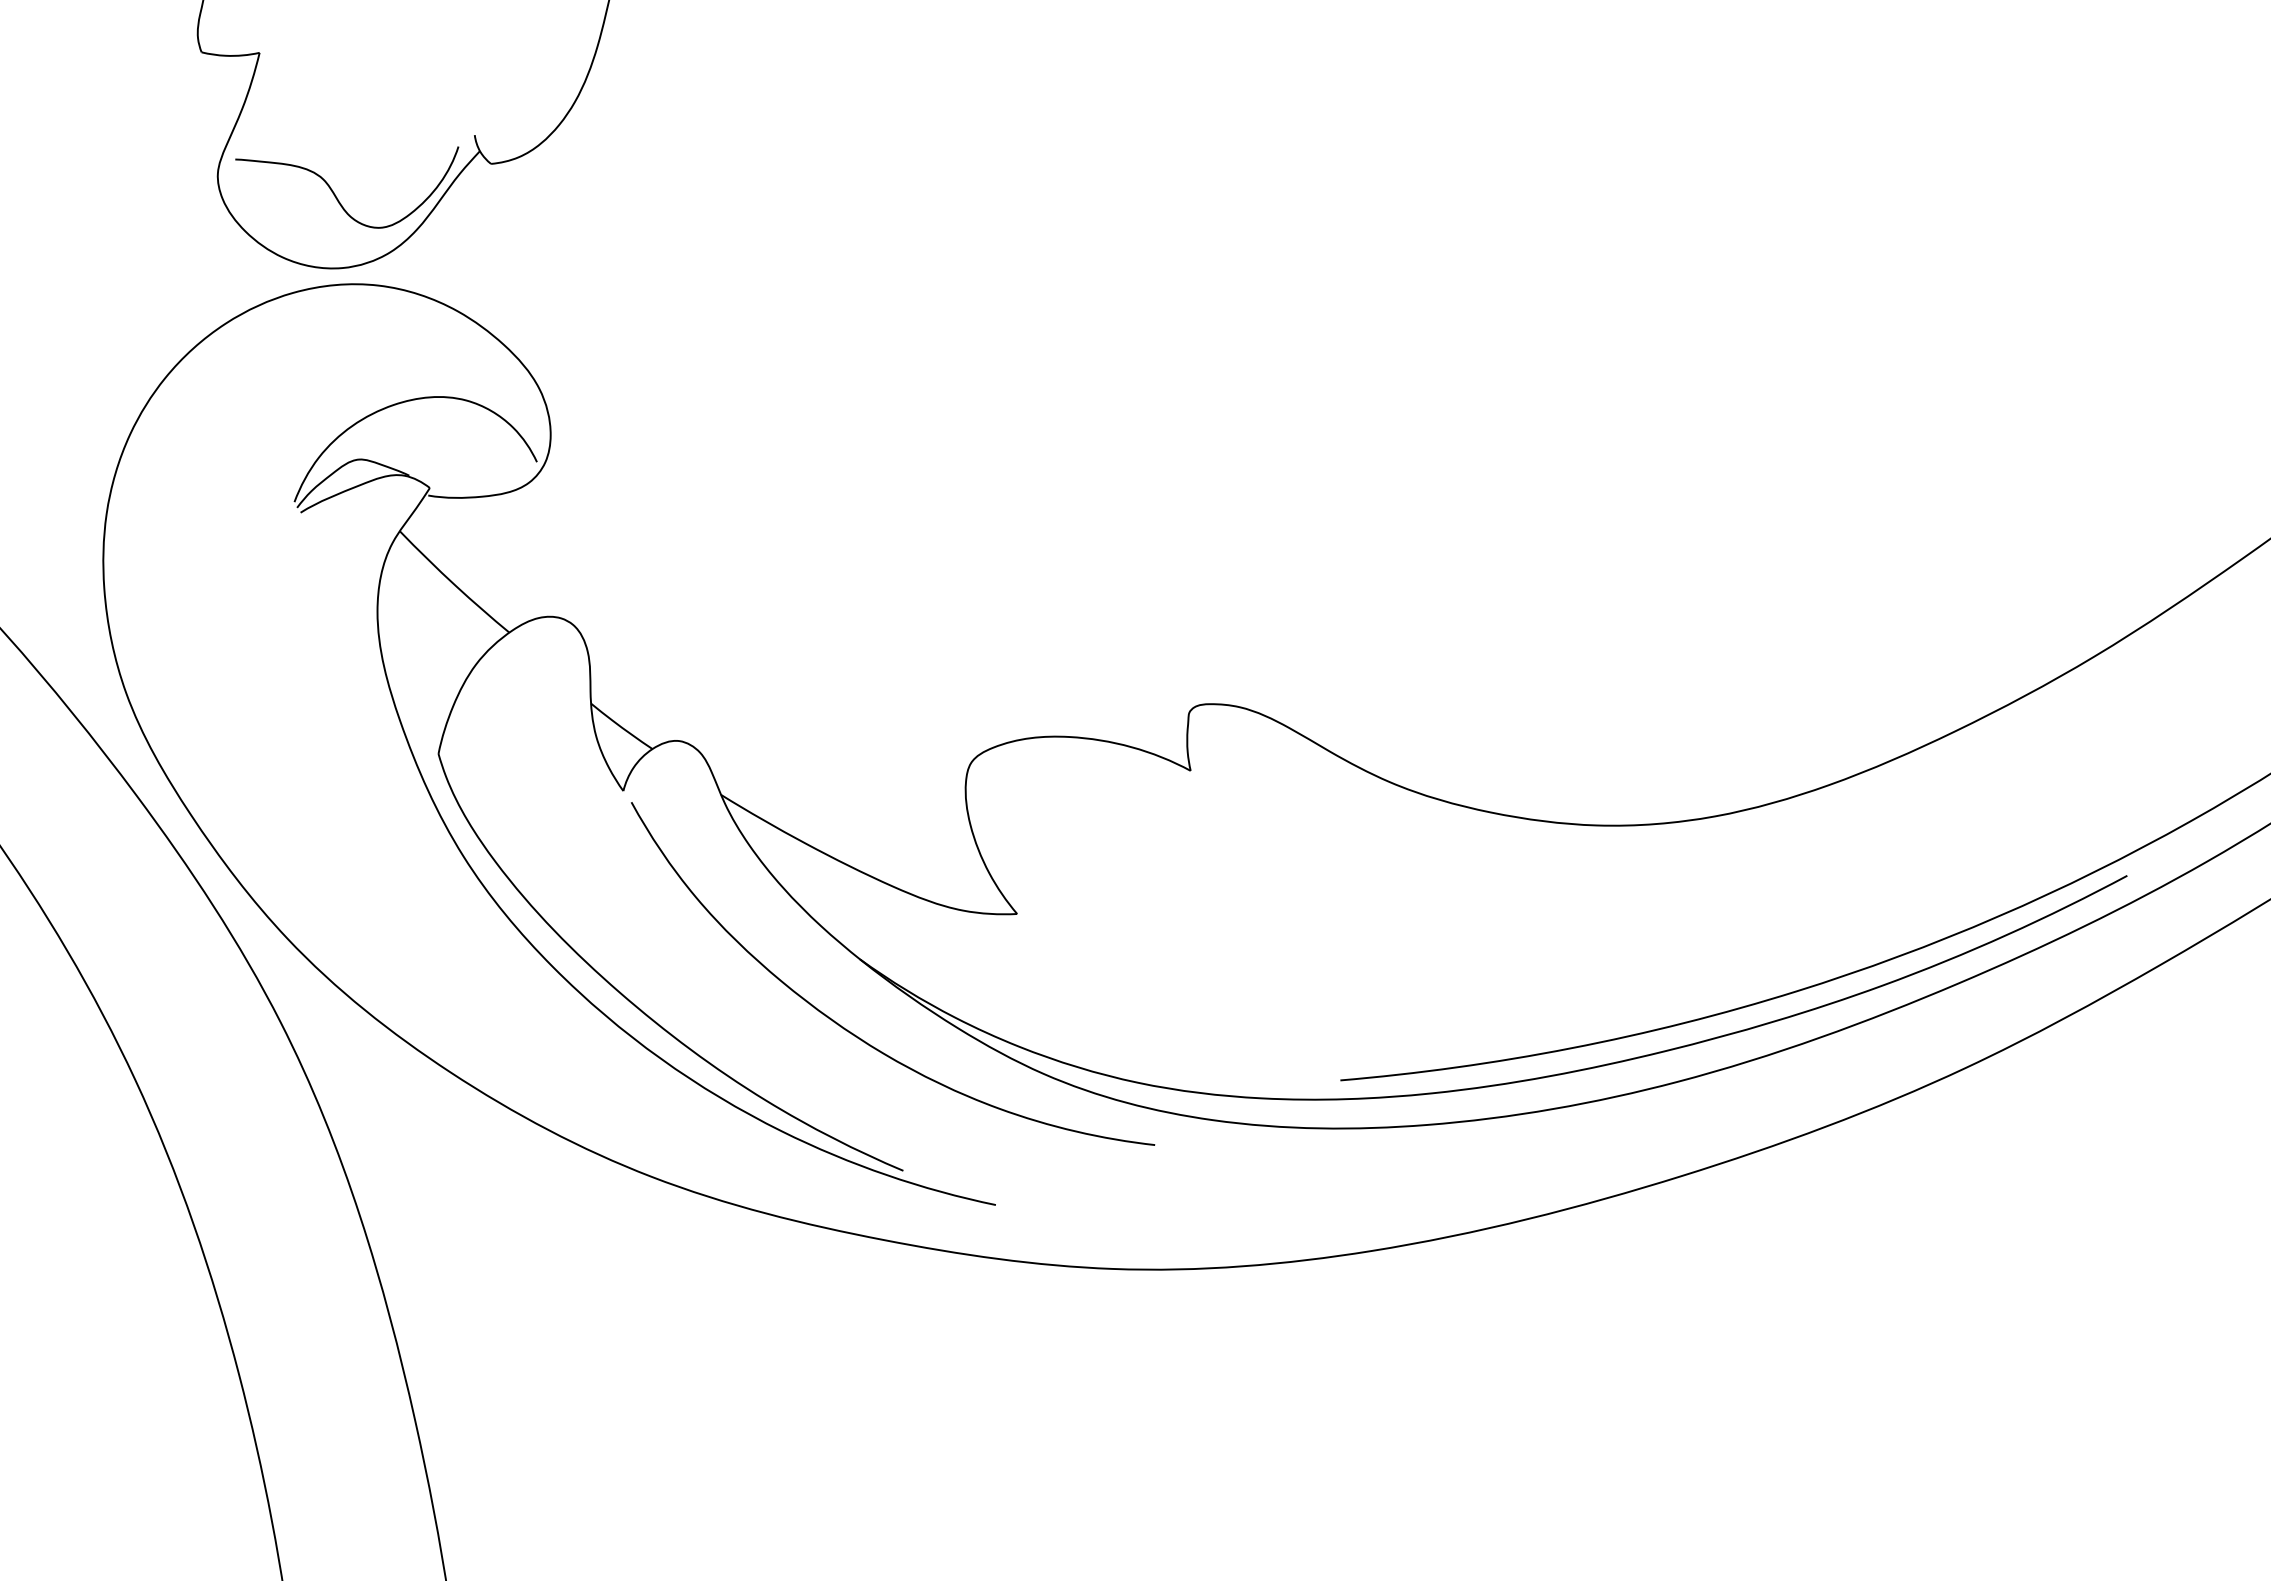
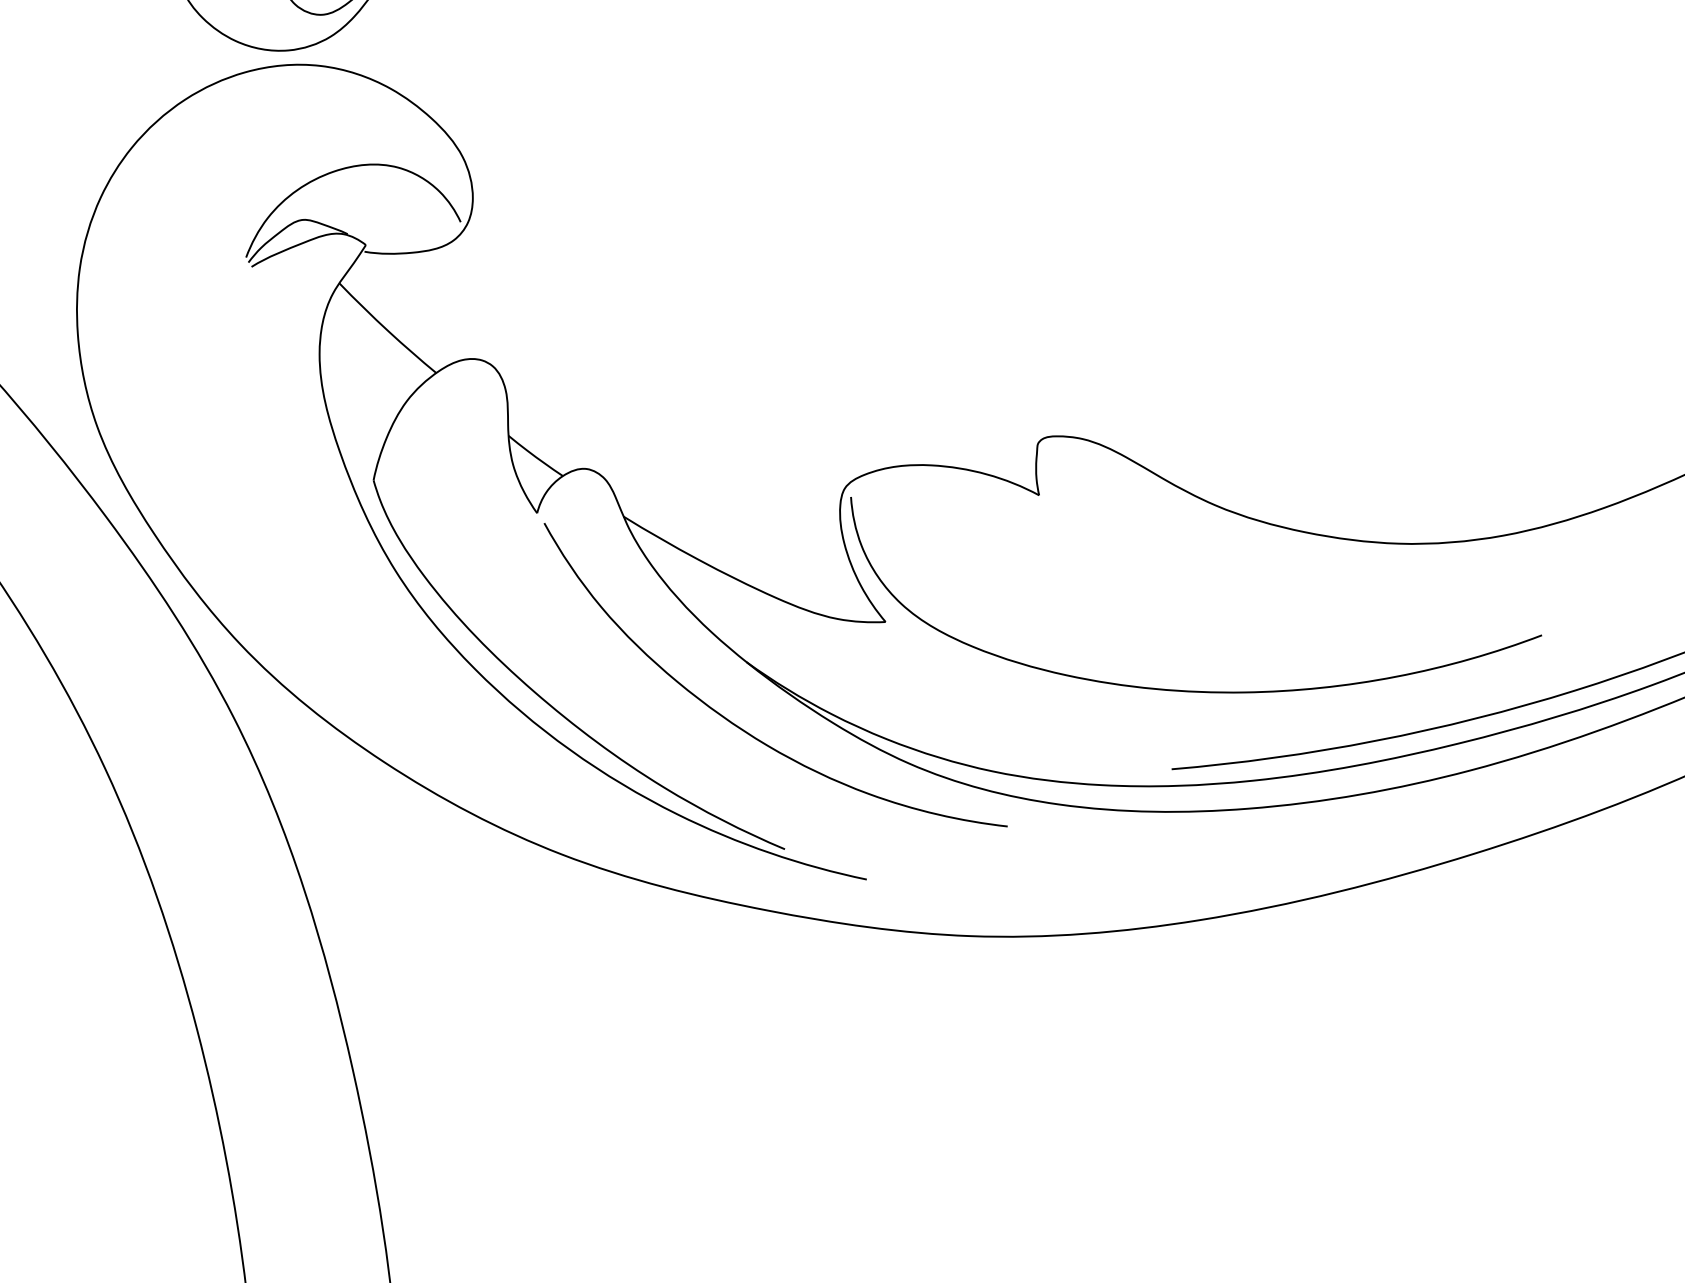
curve: (1368, 991) -> (1196, 690), added

